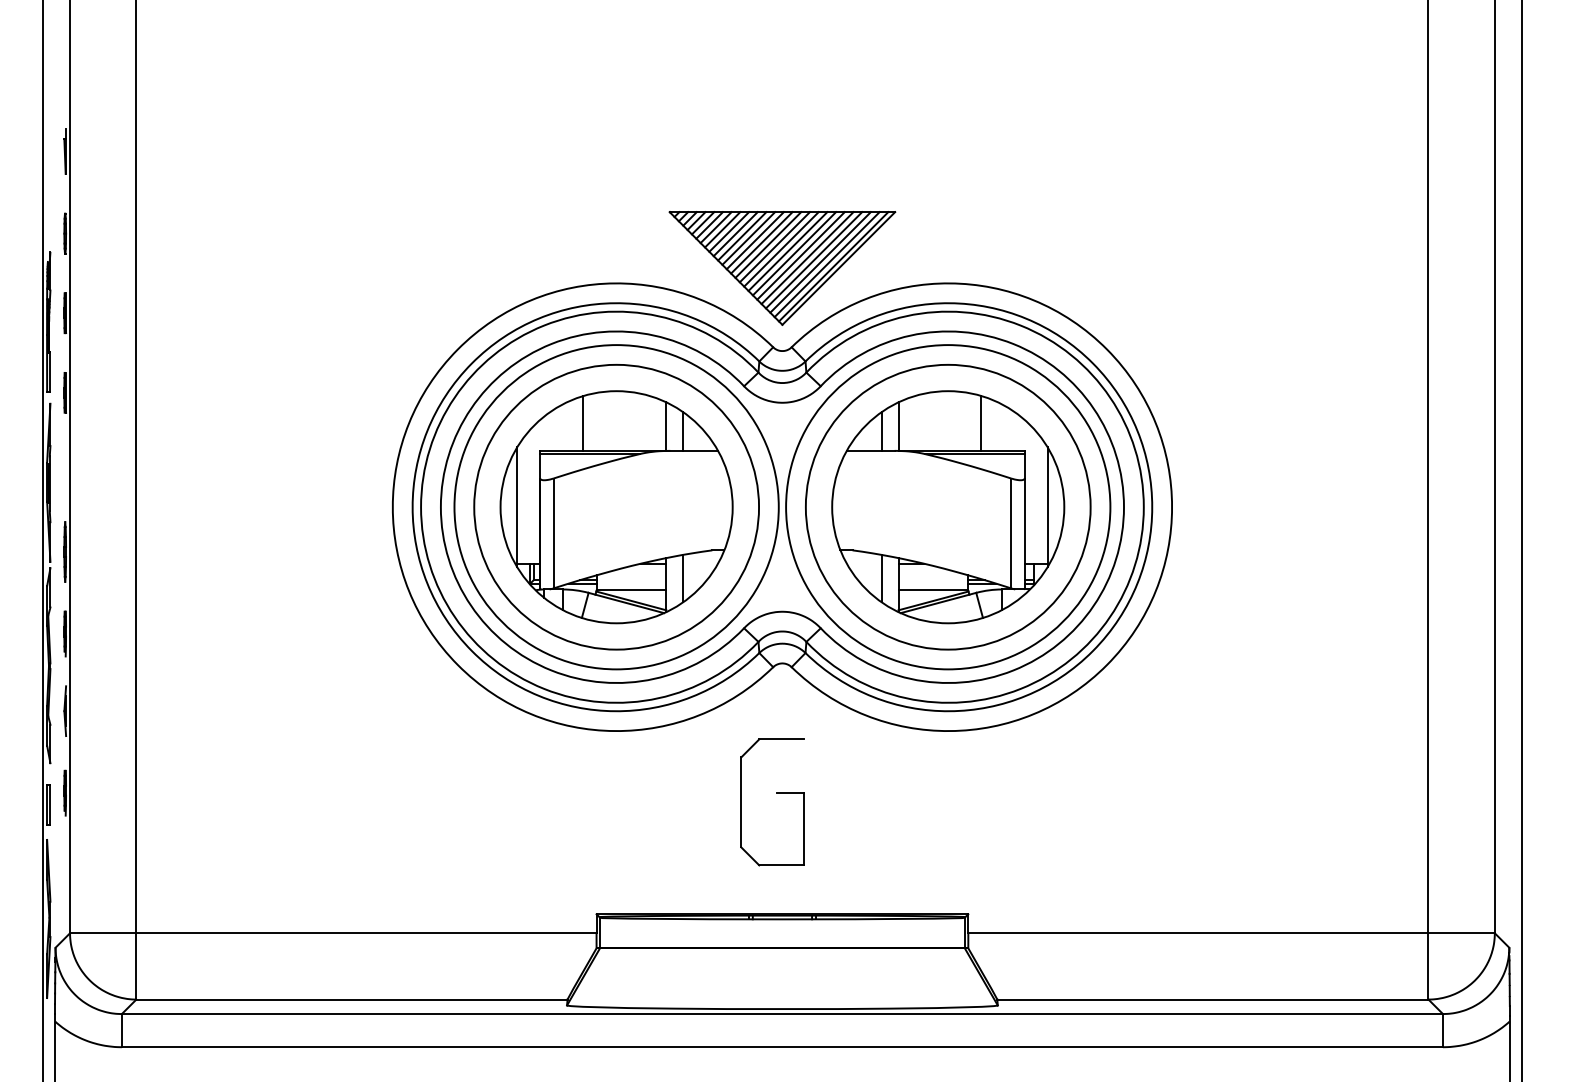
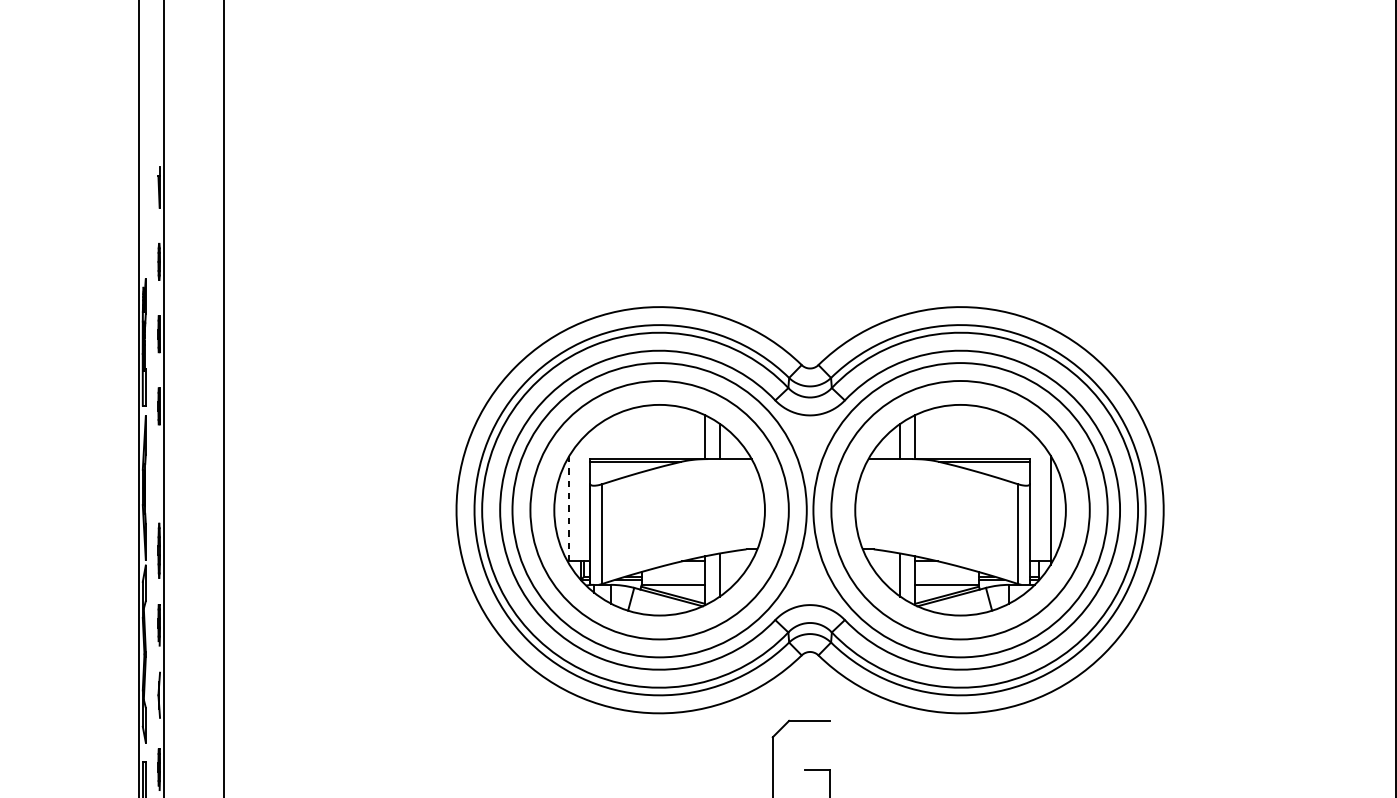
part: (782, 268) -> (810, 293), removed
line: (583, 423) -> (629, 434), removed
line: (981, 423) -> (990, 434), removed
line: (517, 507) -> (569, 510), solid -> dashed

